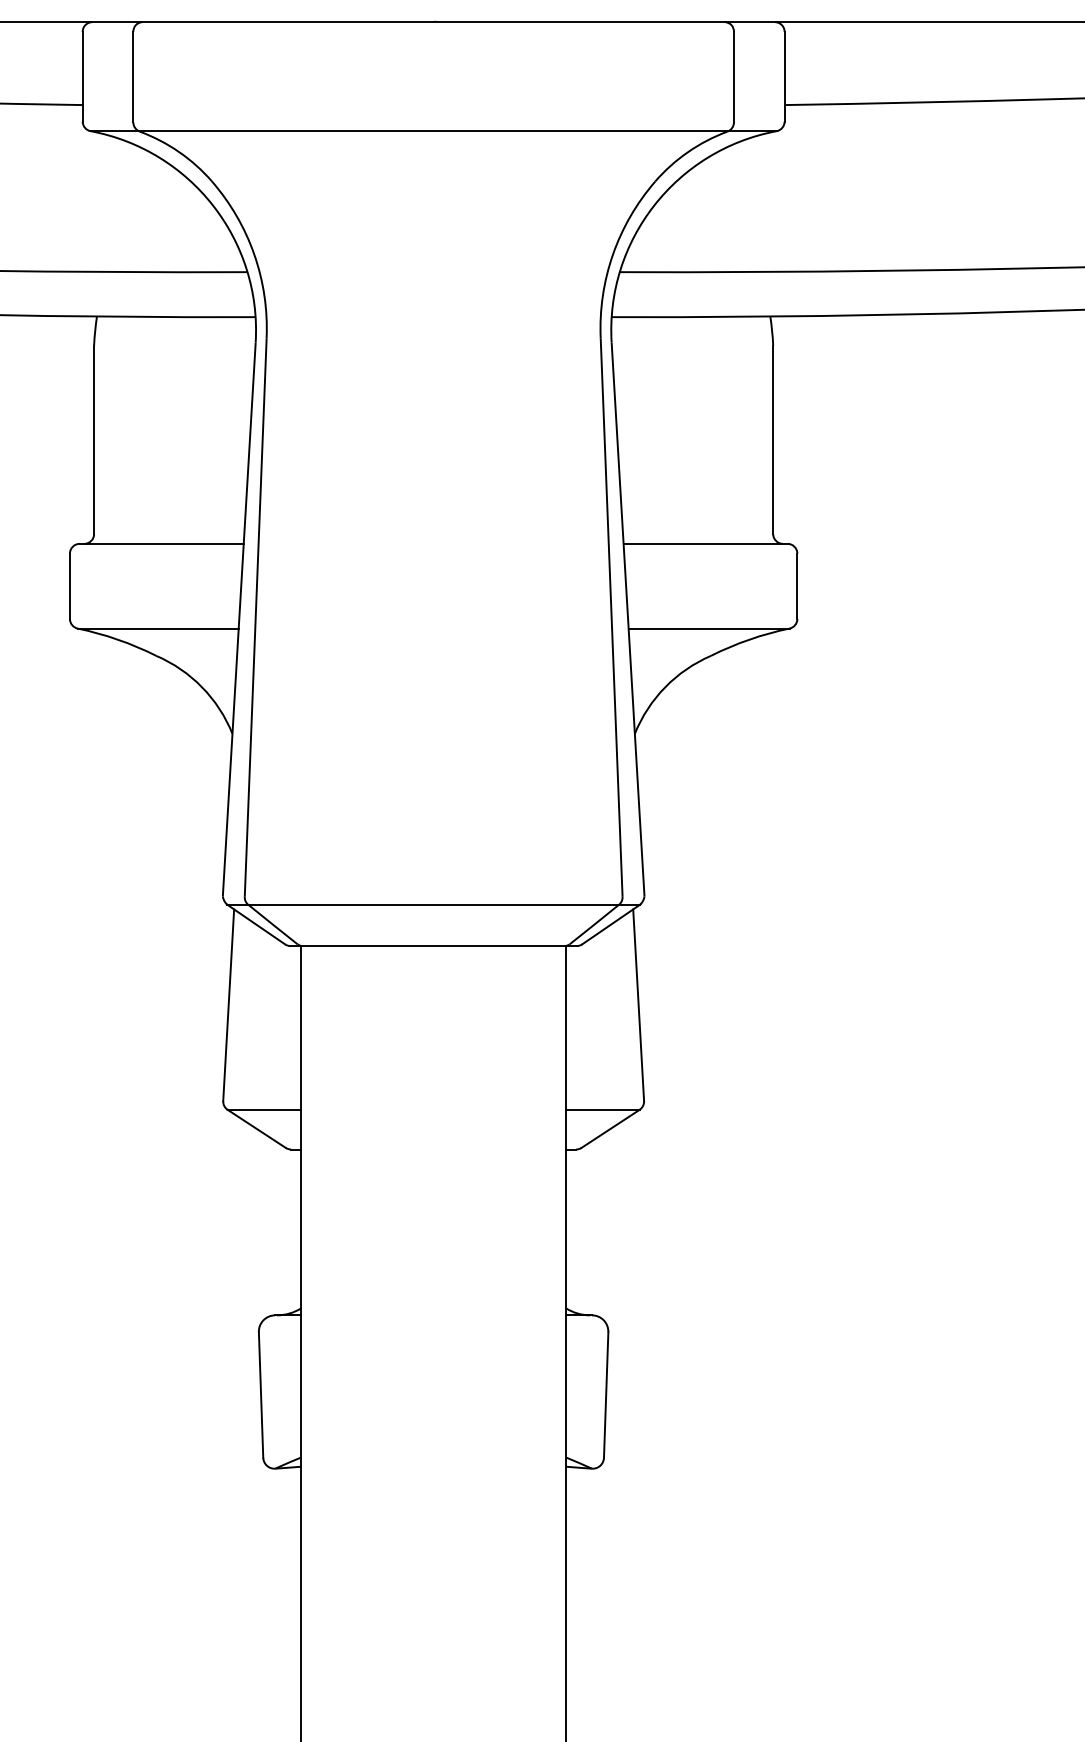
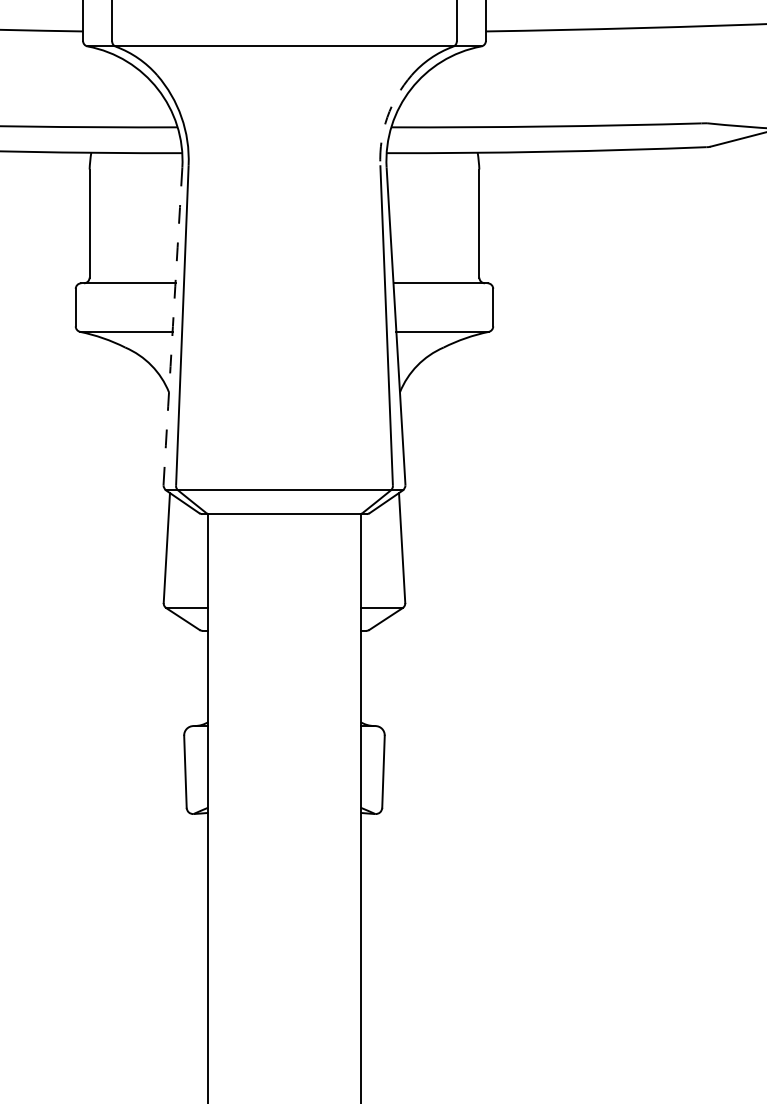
arc: (613, 255) -> (387, 117), solid -> dashed
arc: (238, 619) -> (172, 326), solid -> dashed

